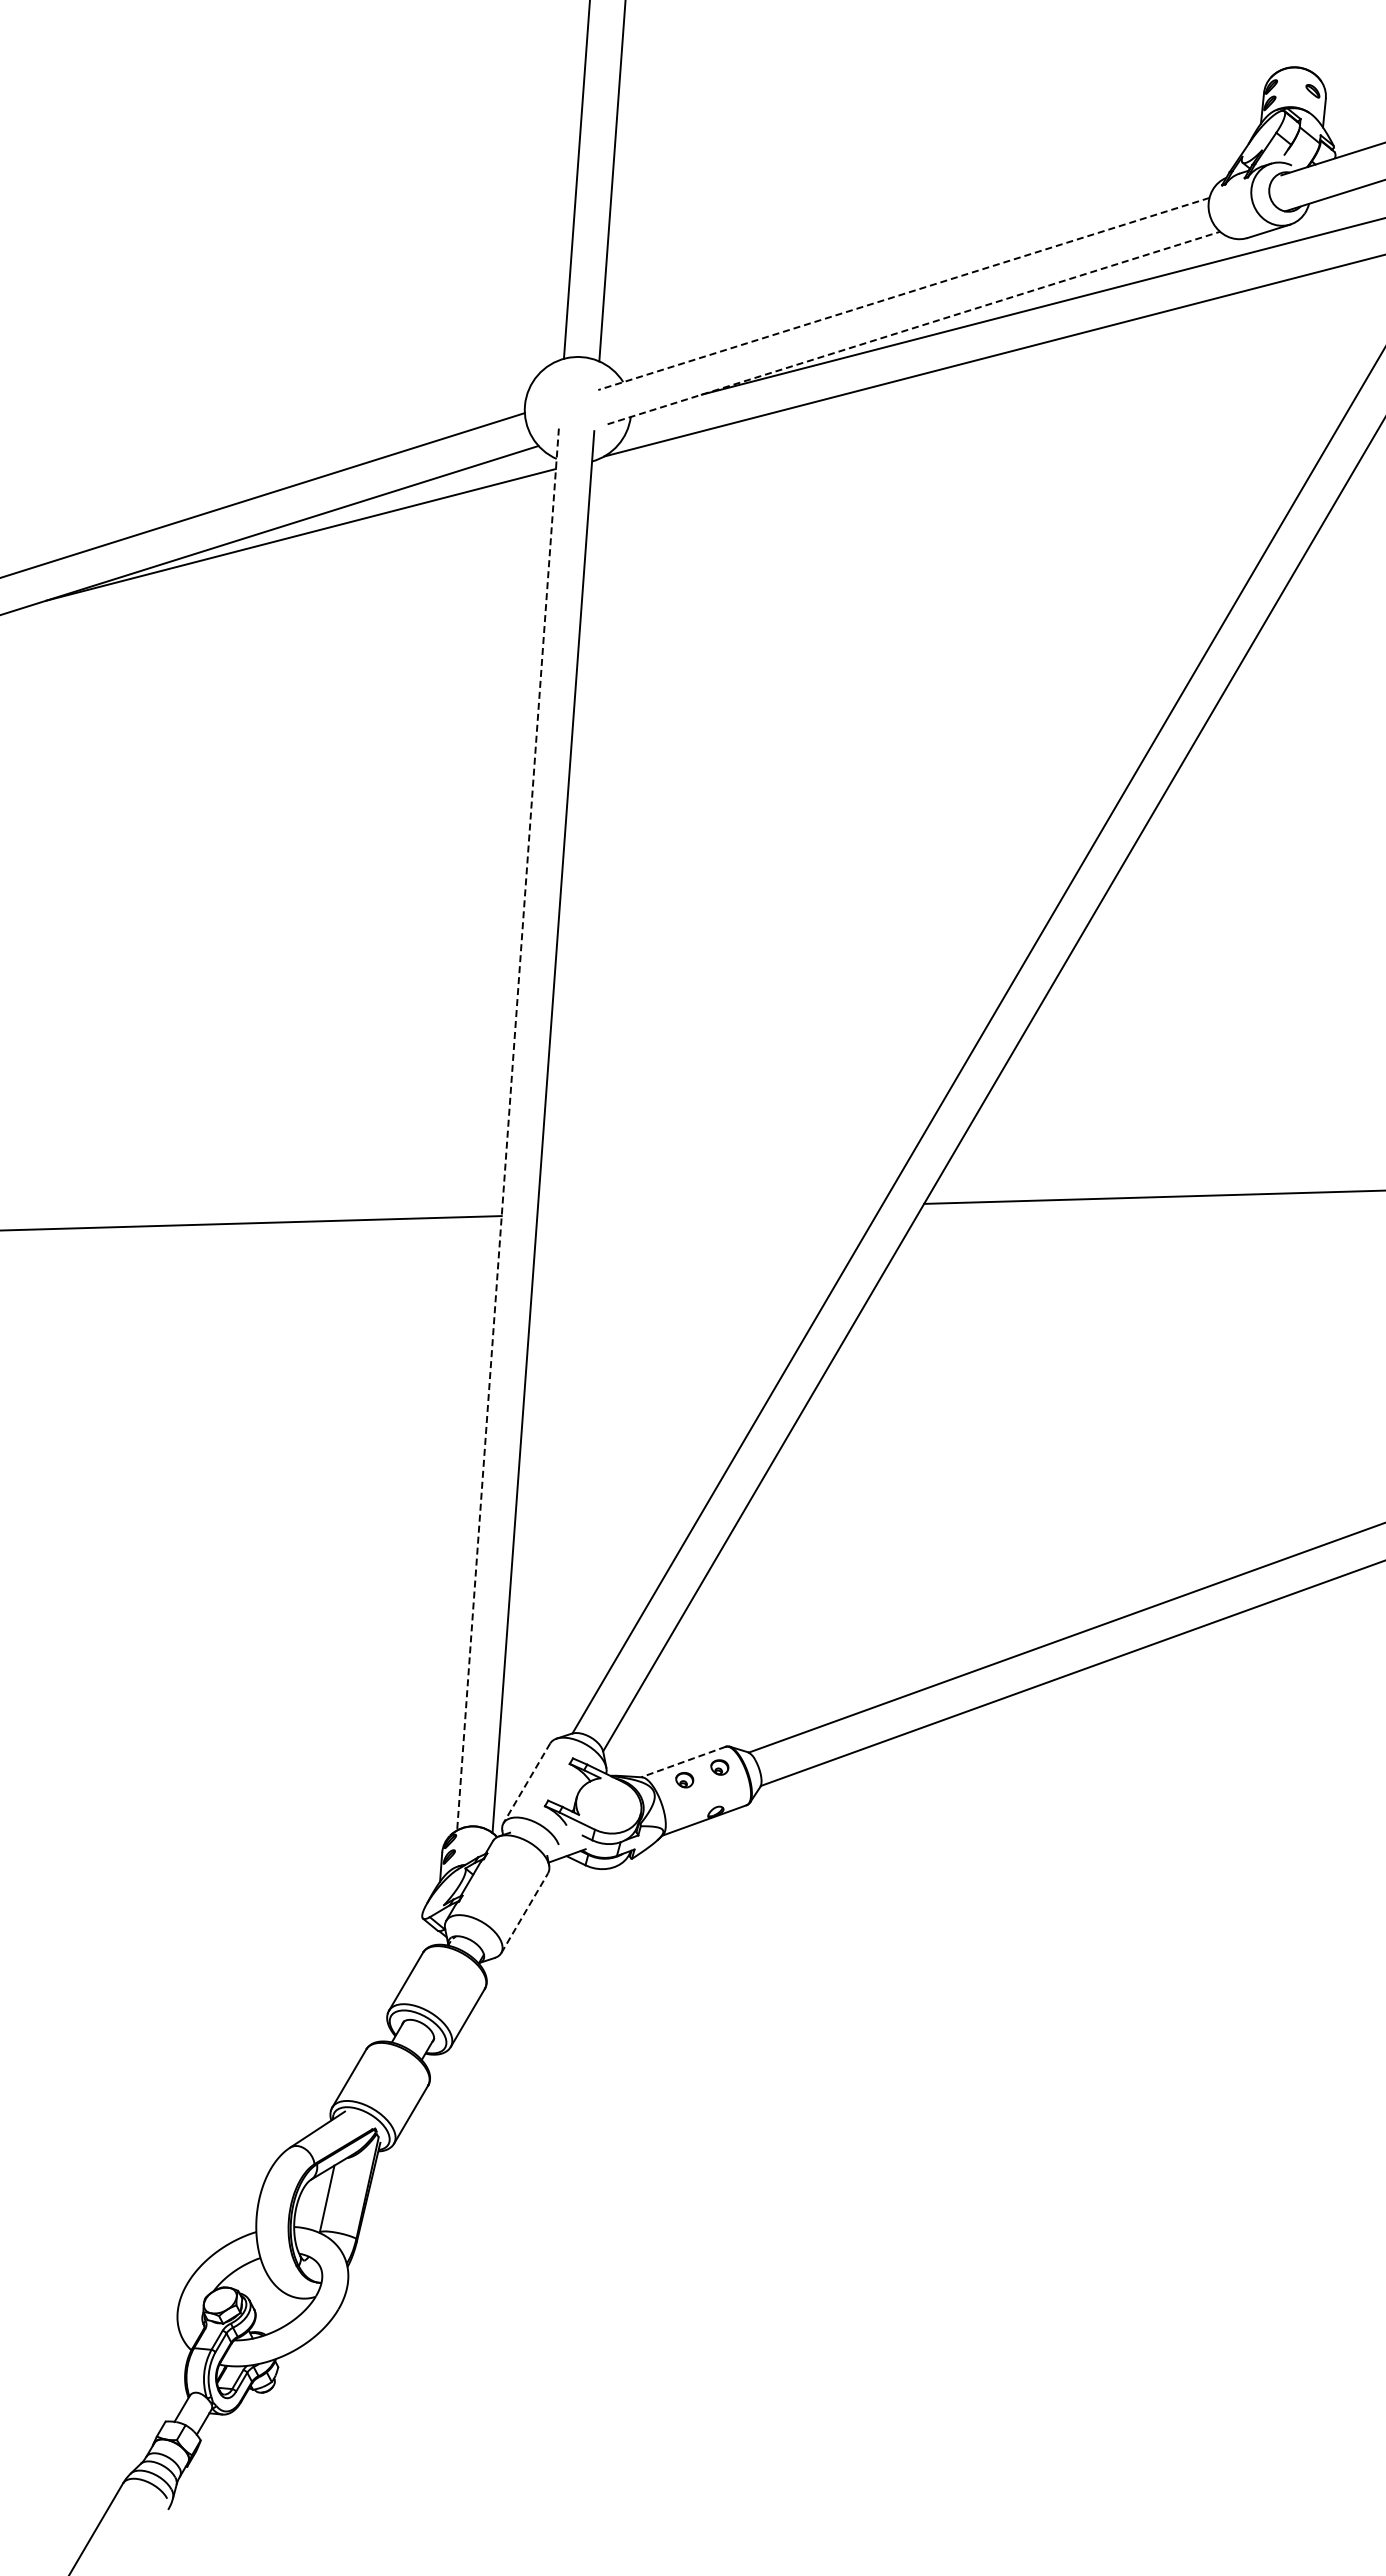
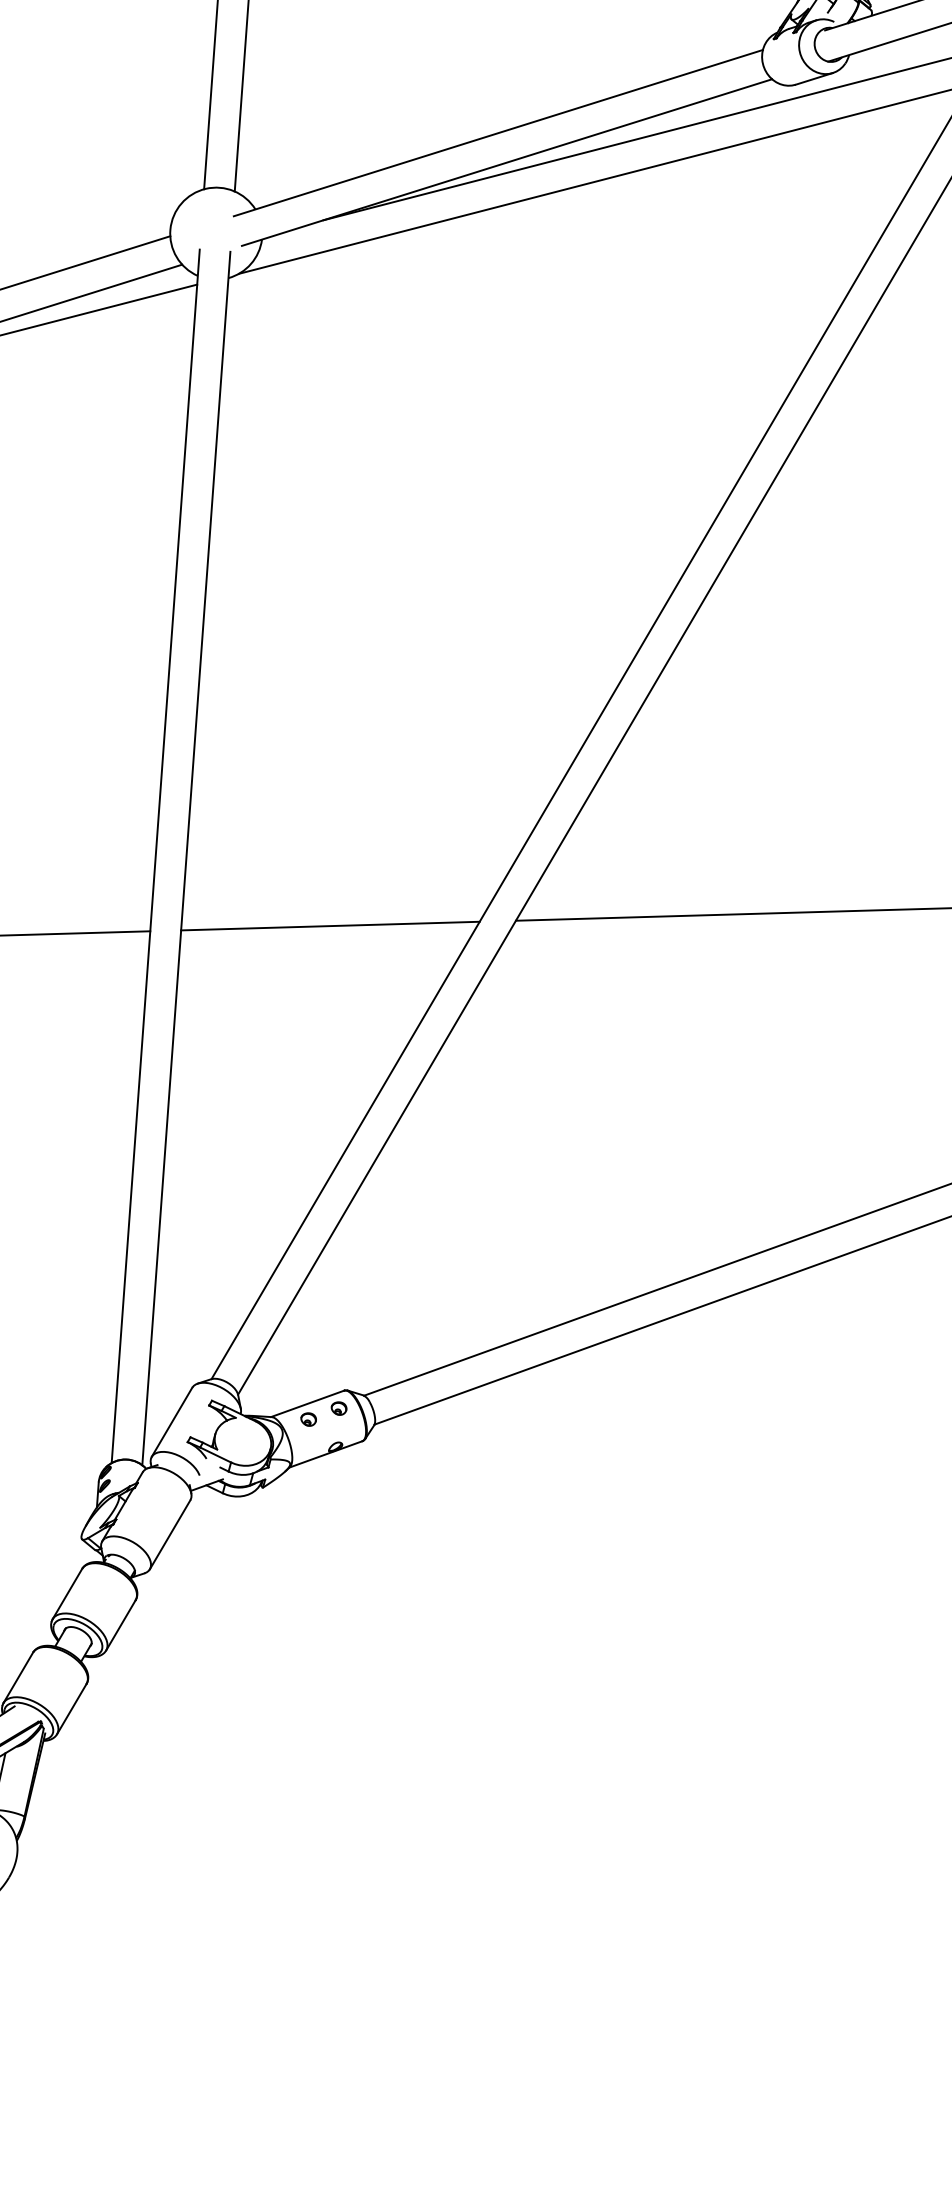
line: (903, 294) -> (498, 133), dashed -> solid
line: (914, 327) -> (507, 162), dashed -> solid
line: (508, 1129) -> (156, 856), dashed -> solid
line: (709, 1210) -> (330, 926), added
line: (683, 1762) -> (307, 1404), dashed -> solid
line: (526, 1783) -> (171, 1422), dashed -> solid
line: (524, 1912) -> (169, 1534), dashed -> solid

